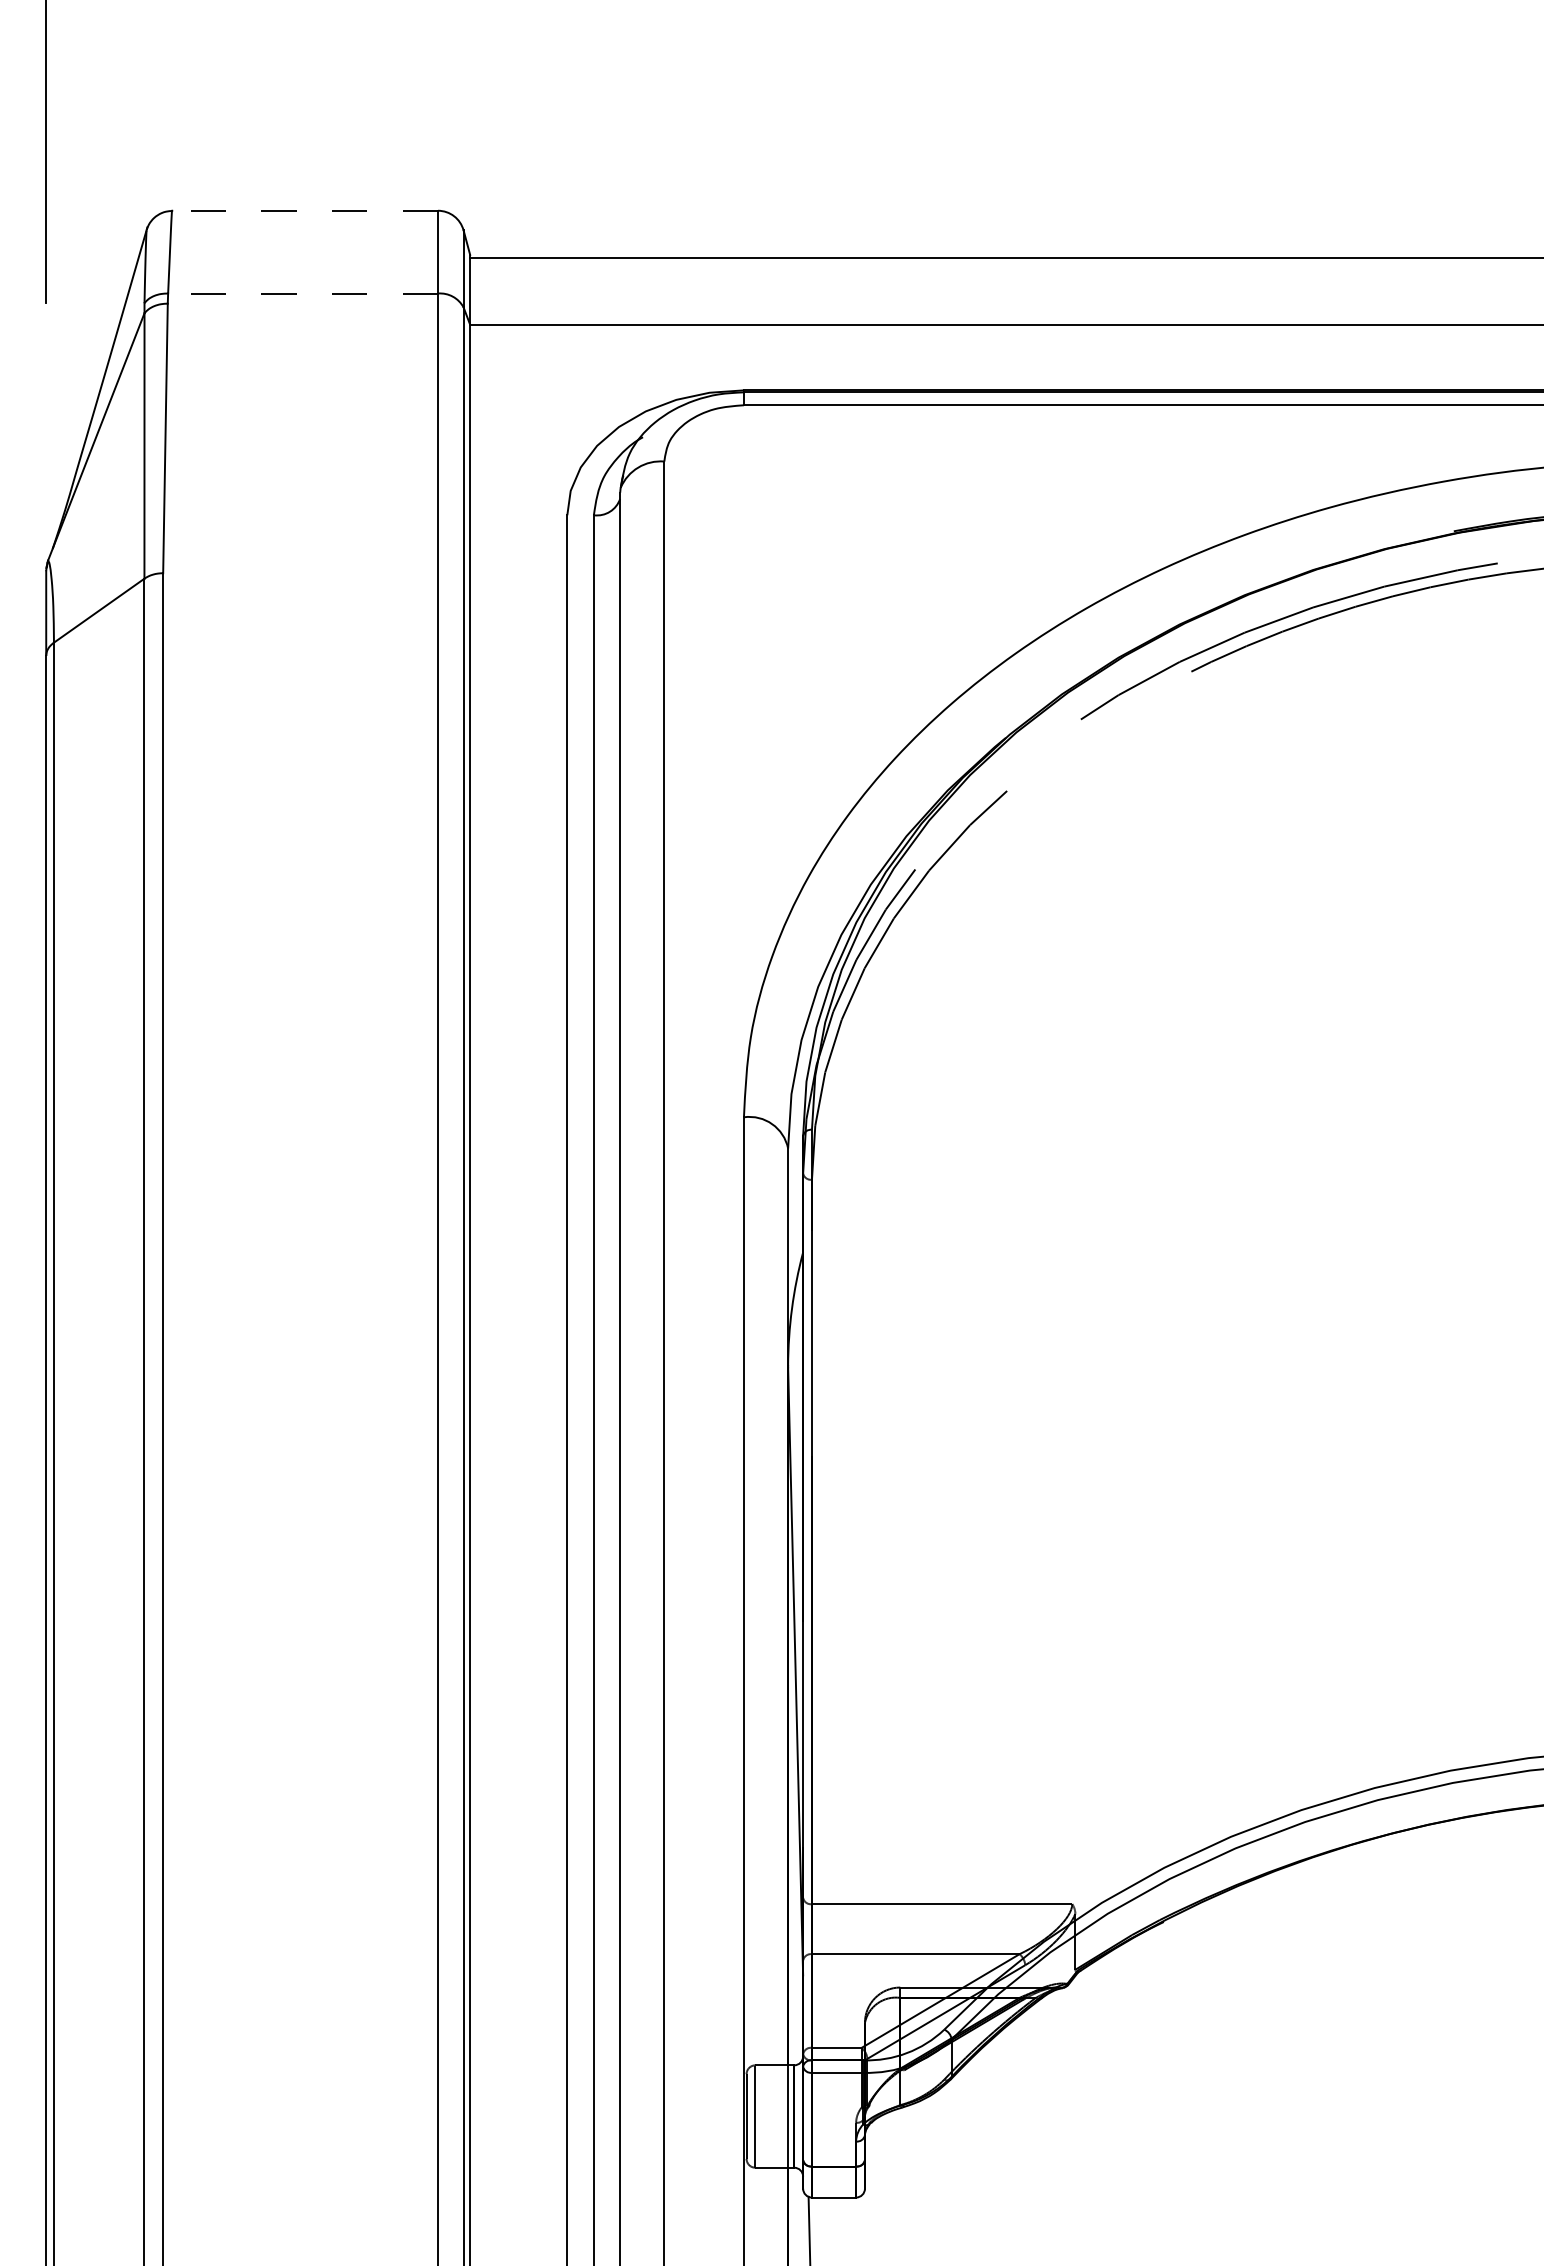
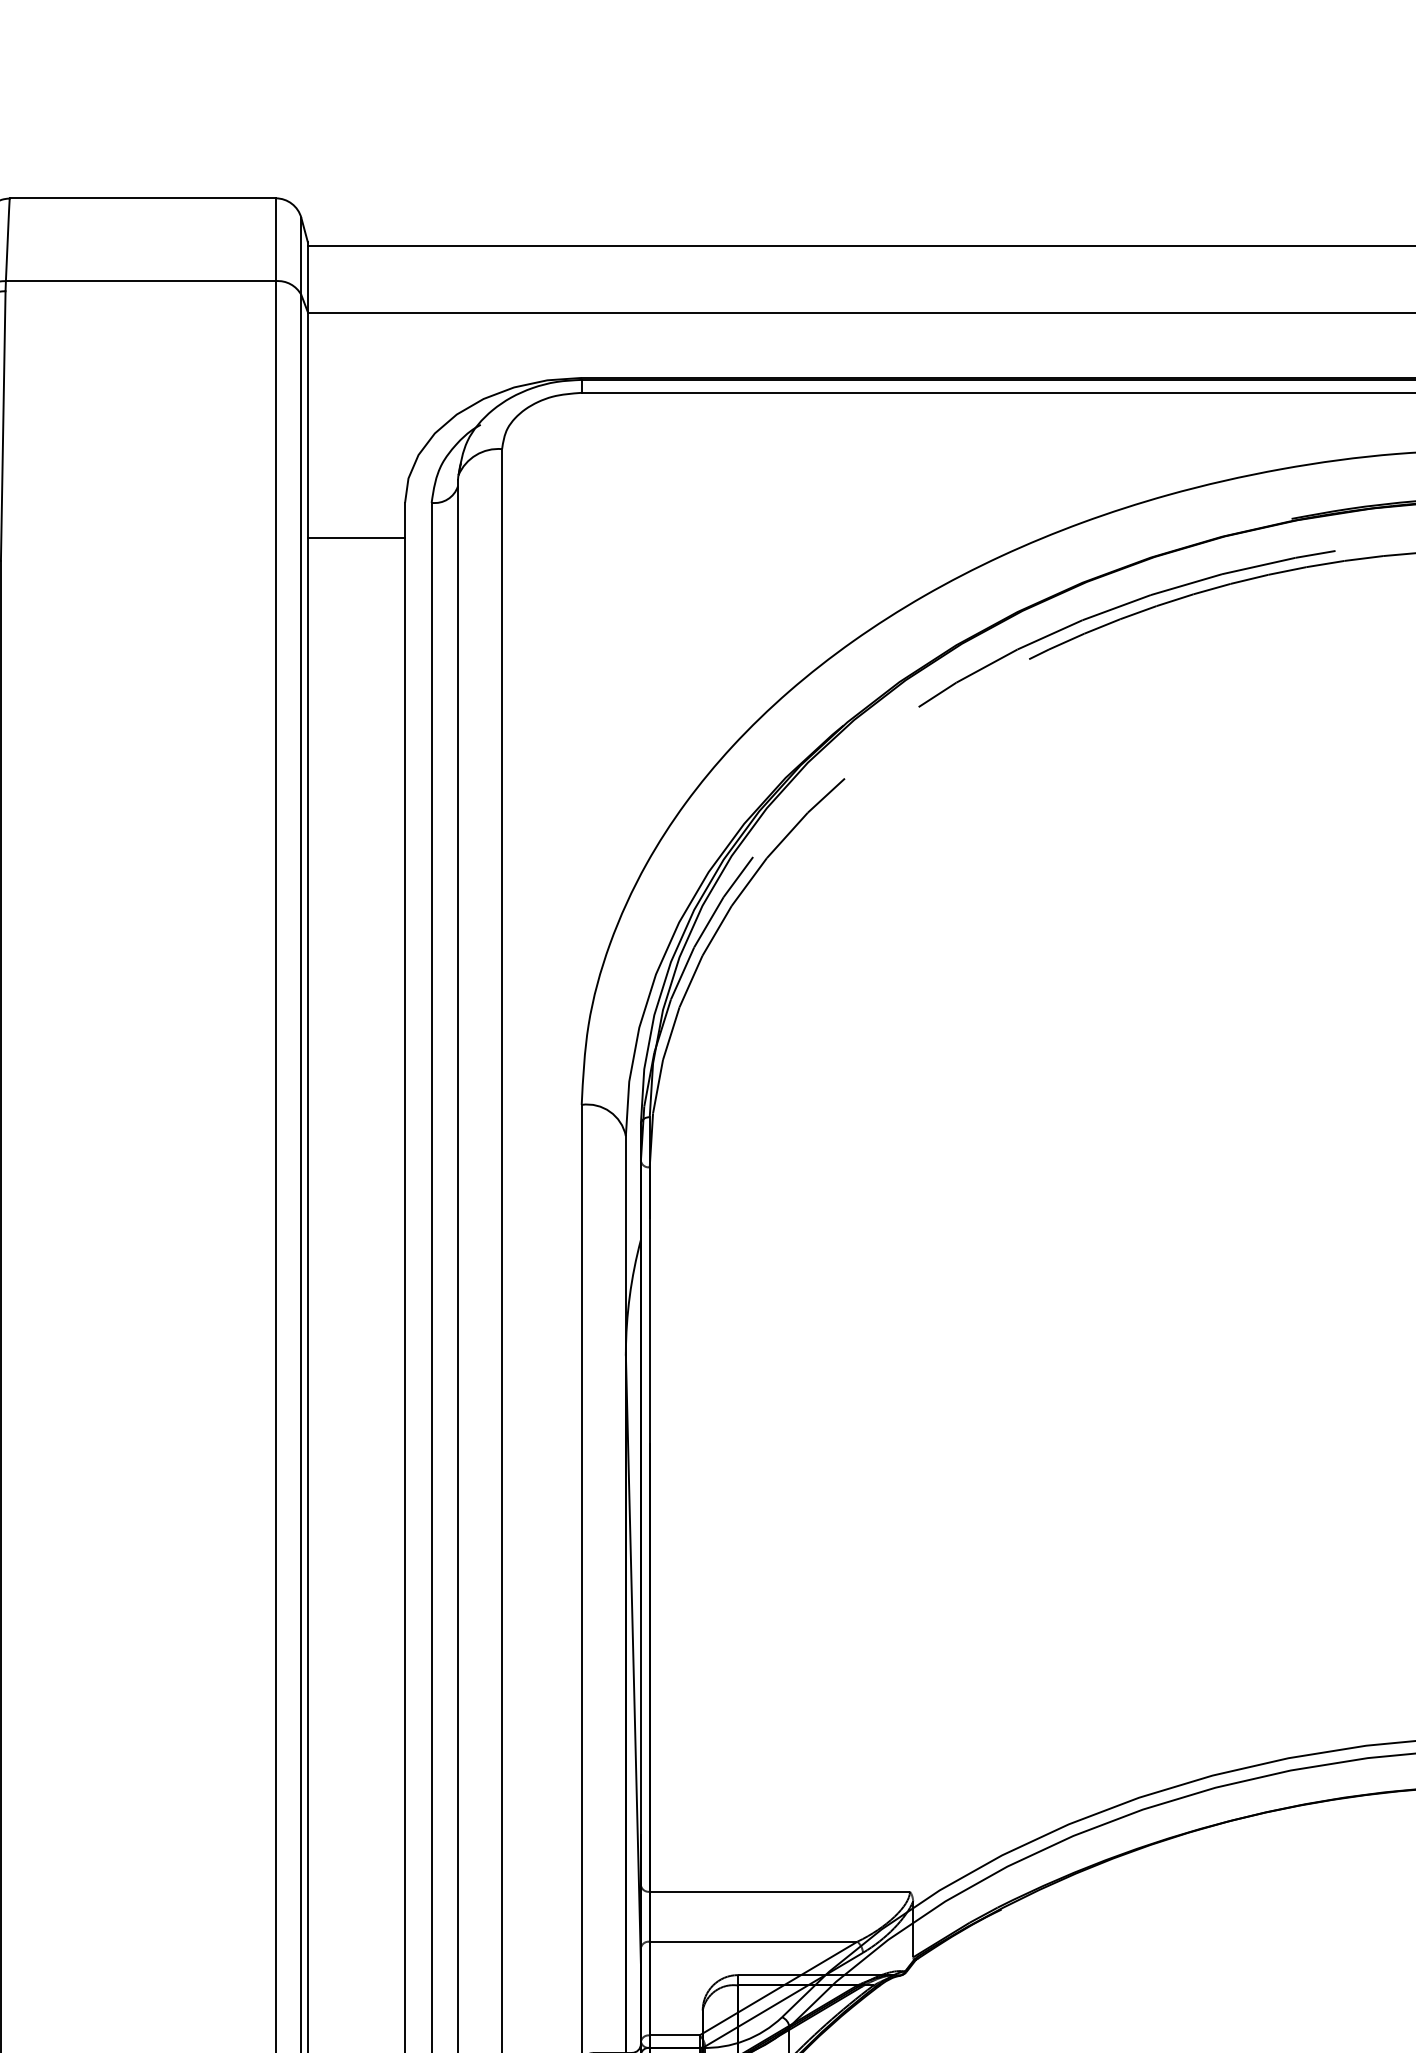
line: (305, 210) -> (143, 198), dashed -> solid
line: (303, 293) -> (141, 281), dashed -> solid
line: (518, 550) -> (356, 538), added

